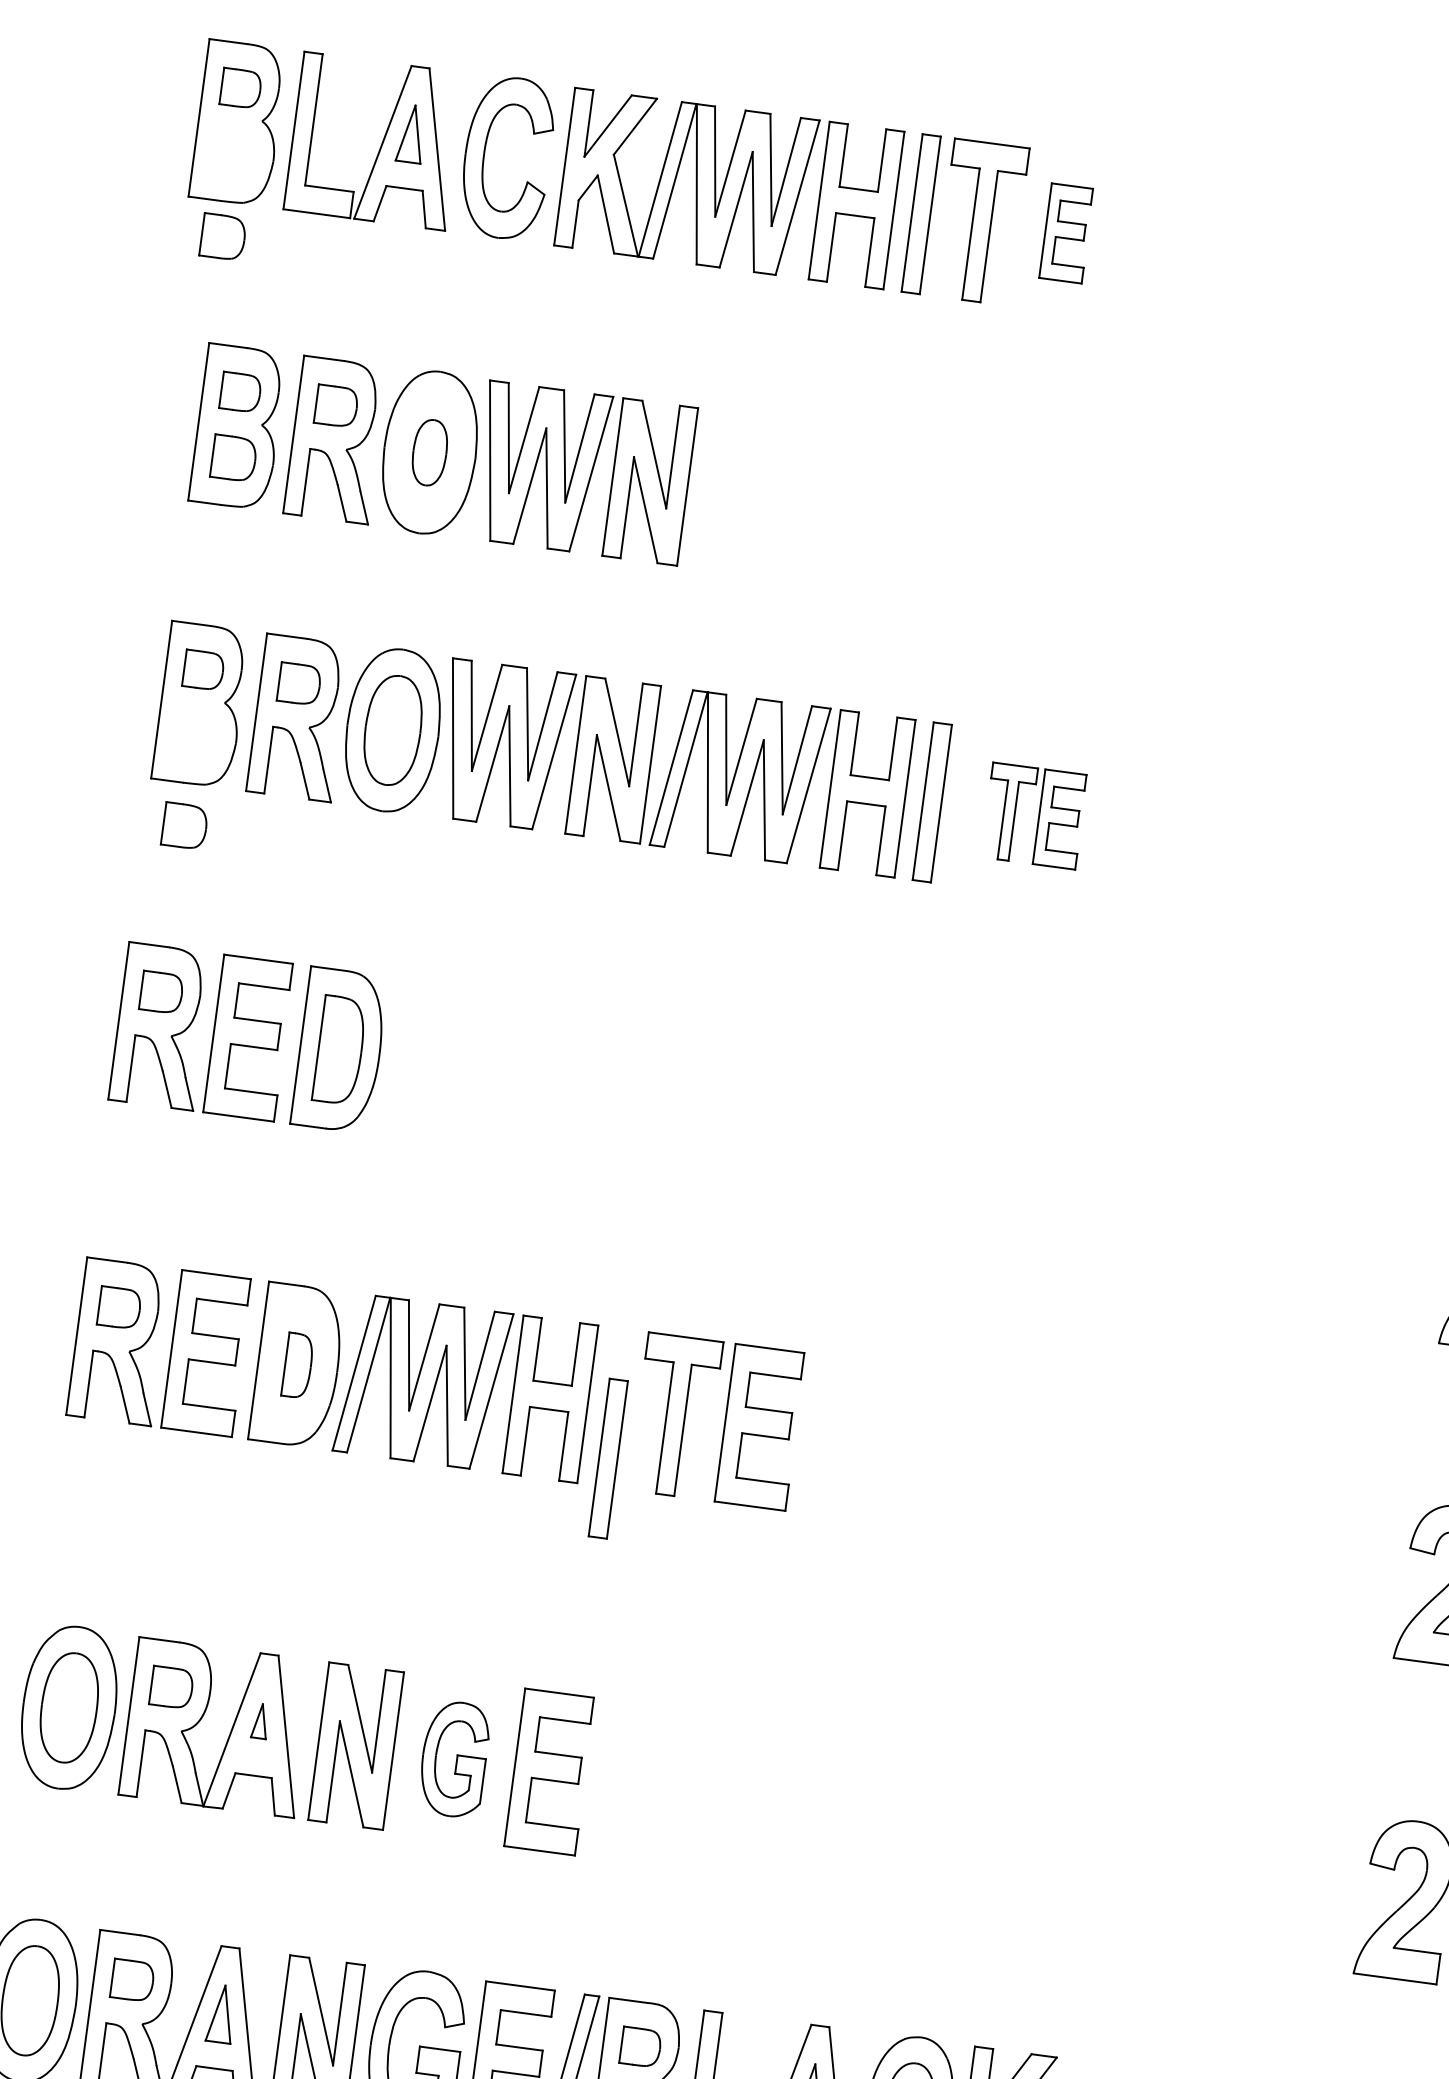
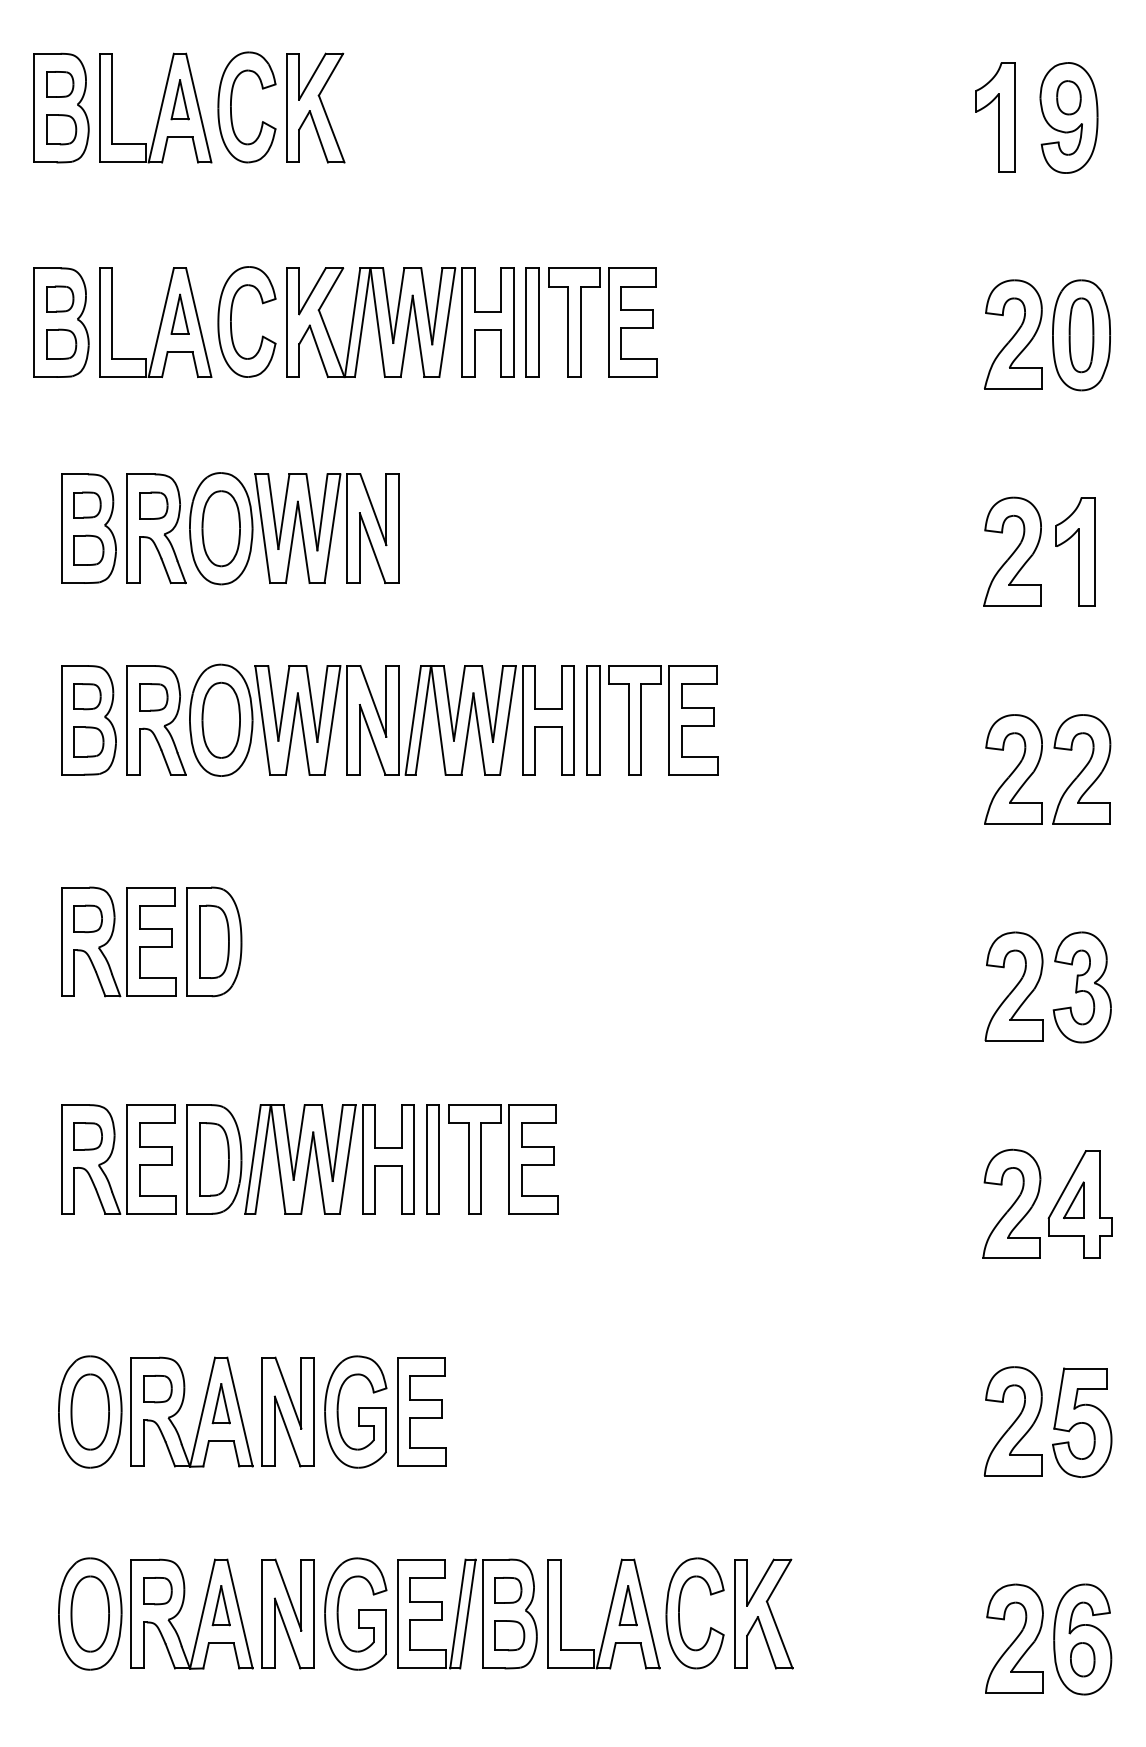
part: (1066, 233) -> (632, 322), size x1.67
part: (223, 235) -> (61, 343), moved
part: (428, 452) -> (220, 528), size x1.67
part: (1034, 816) -> (663, 720), size x1.67
part: (184, 825) -> (88, 741), moved
part: (298, 1365) -> (214, 1159), size x1.67
part: (607, 1458) -> (432, 1159), moved
part: (259, 1720) -> (220, 1403), size x1.67
part: (453, 1758) -> (355, 1411), size x1.43

